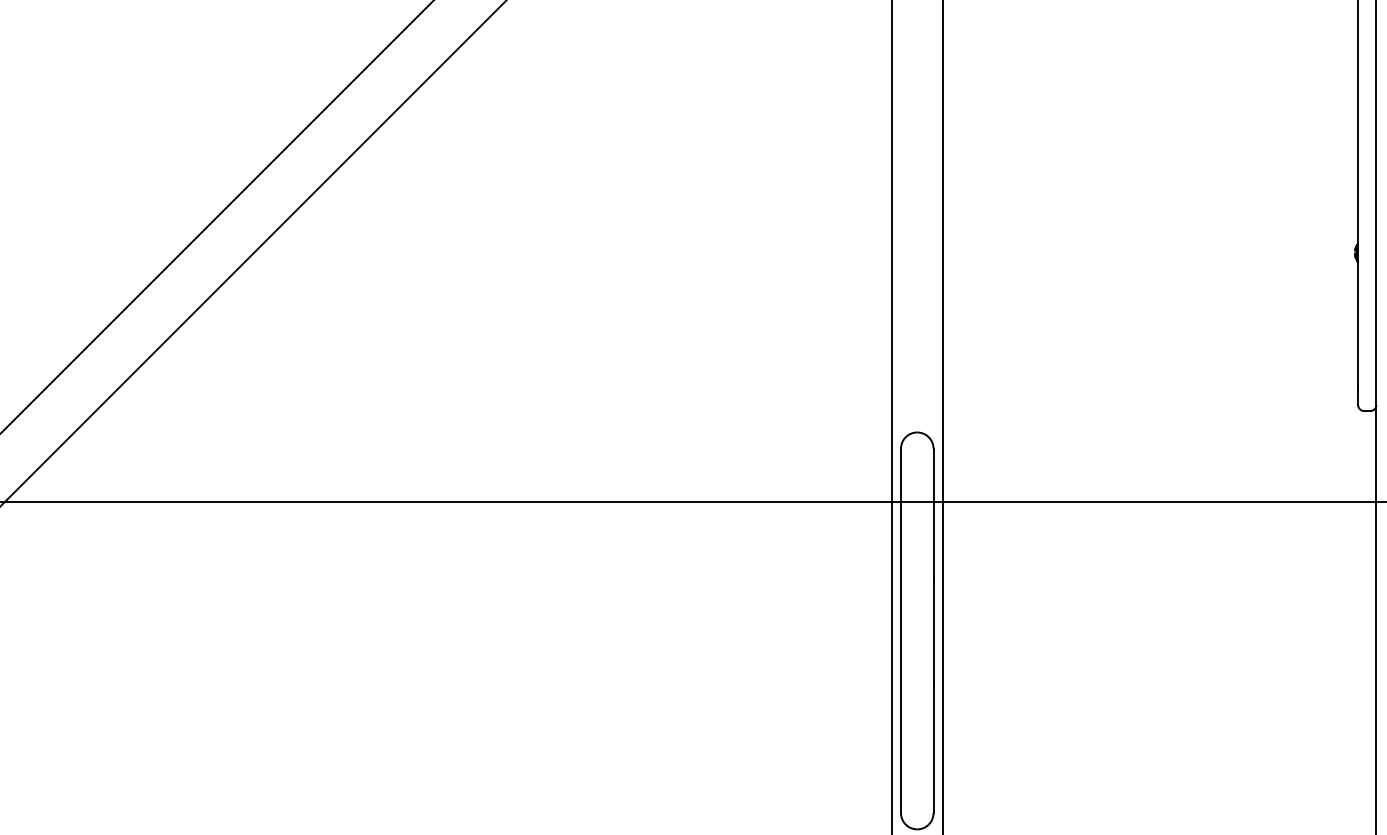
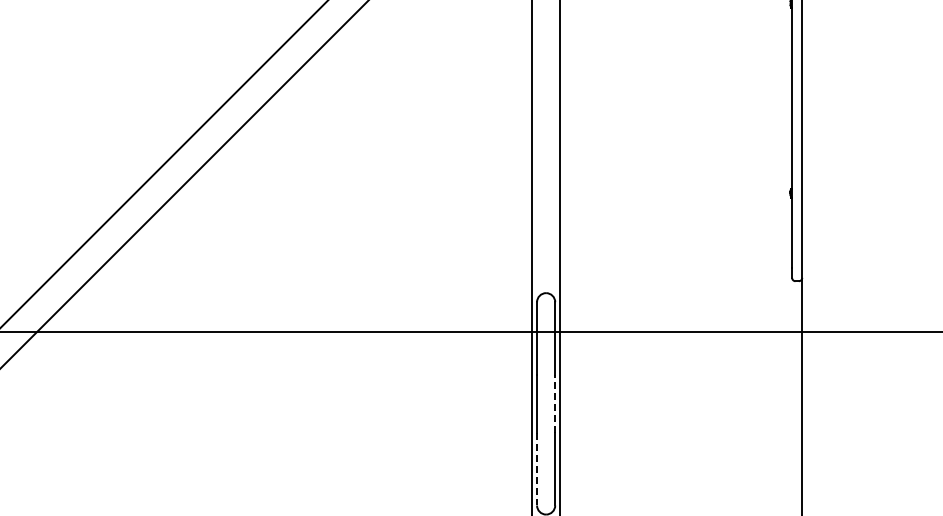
line: (934, 630) -> (555, 403), solid -> dashed
line: (901, 748) -> (537, 469), solid -> dashed

